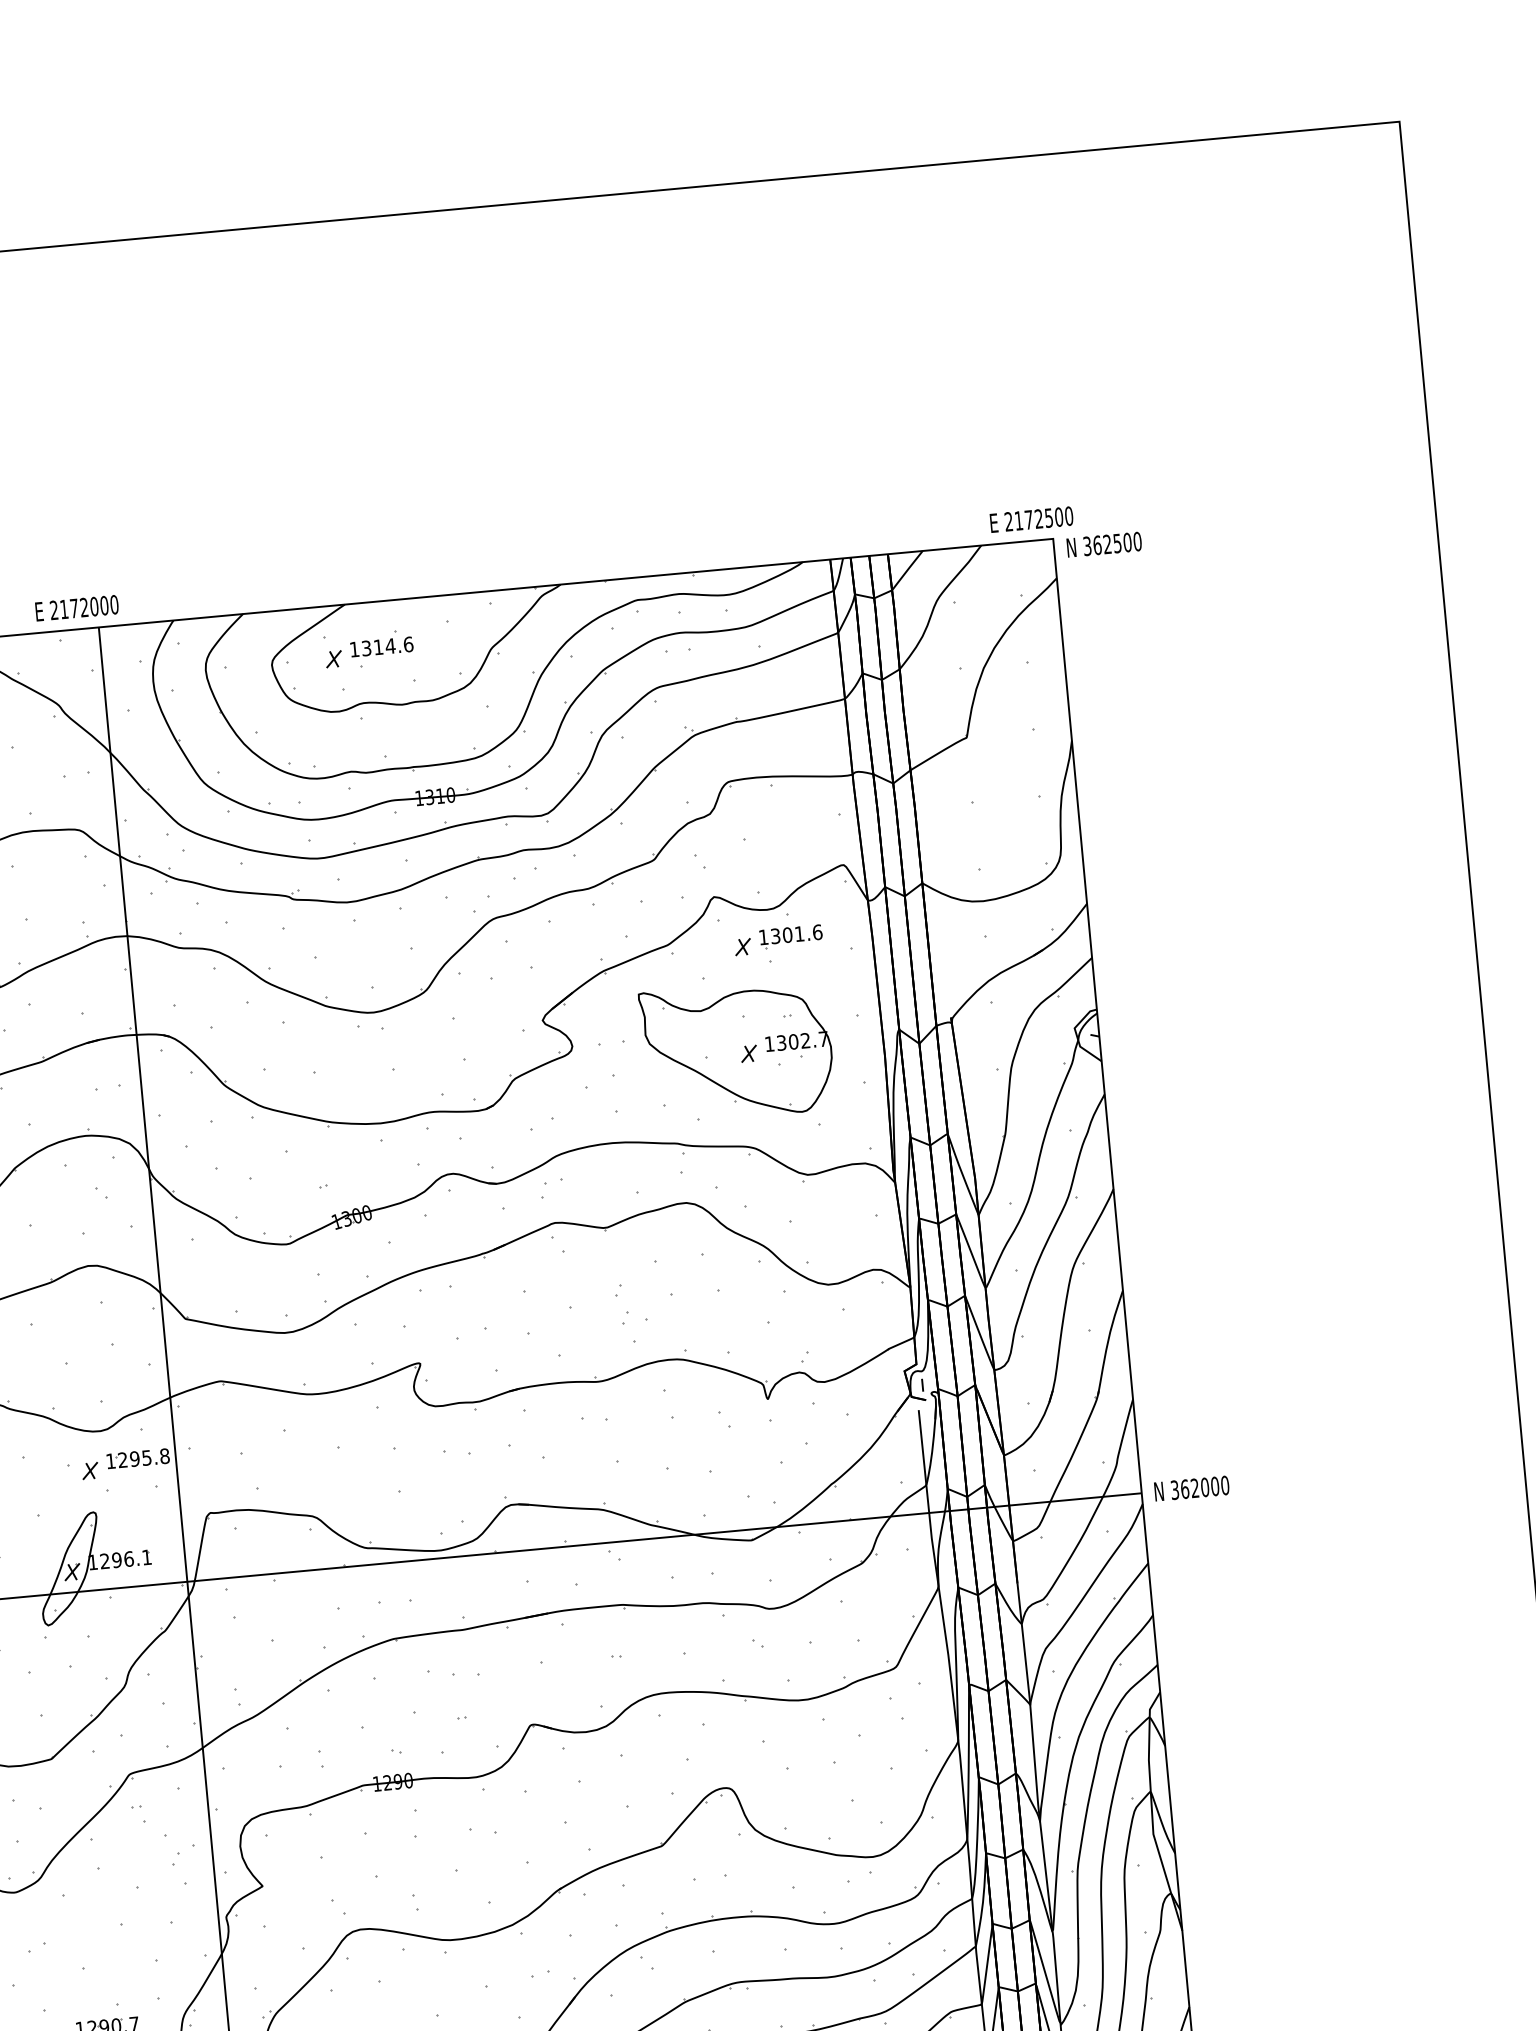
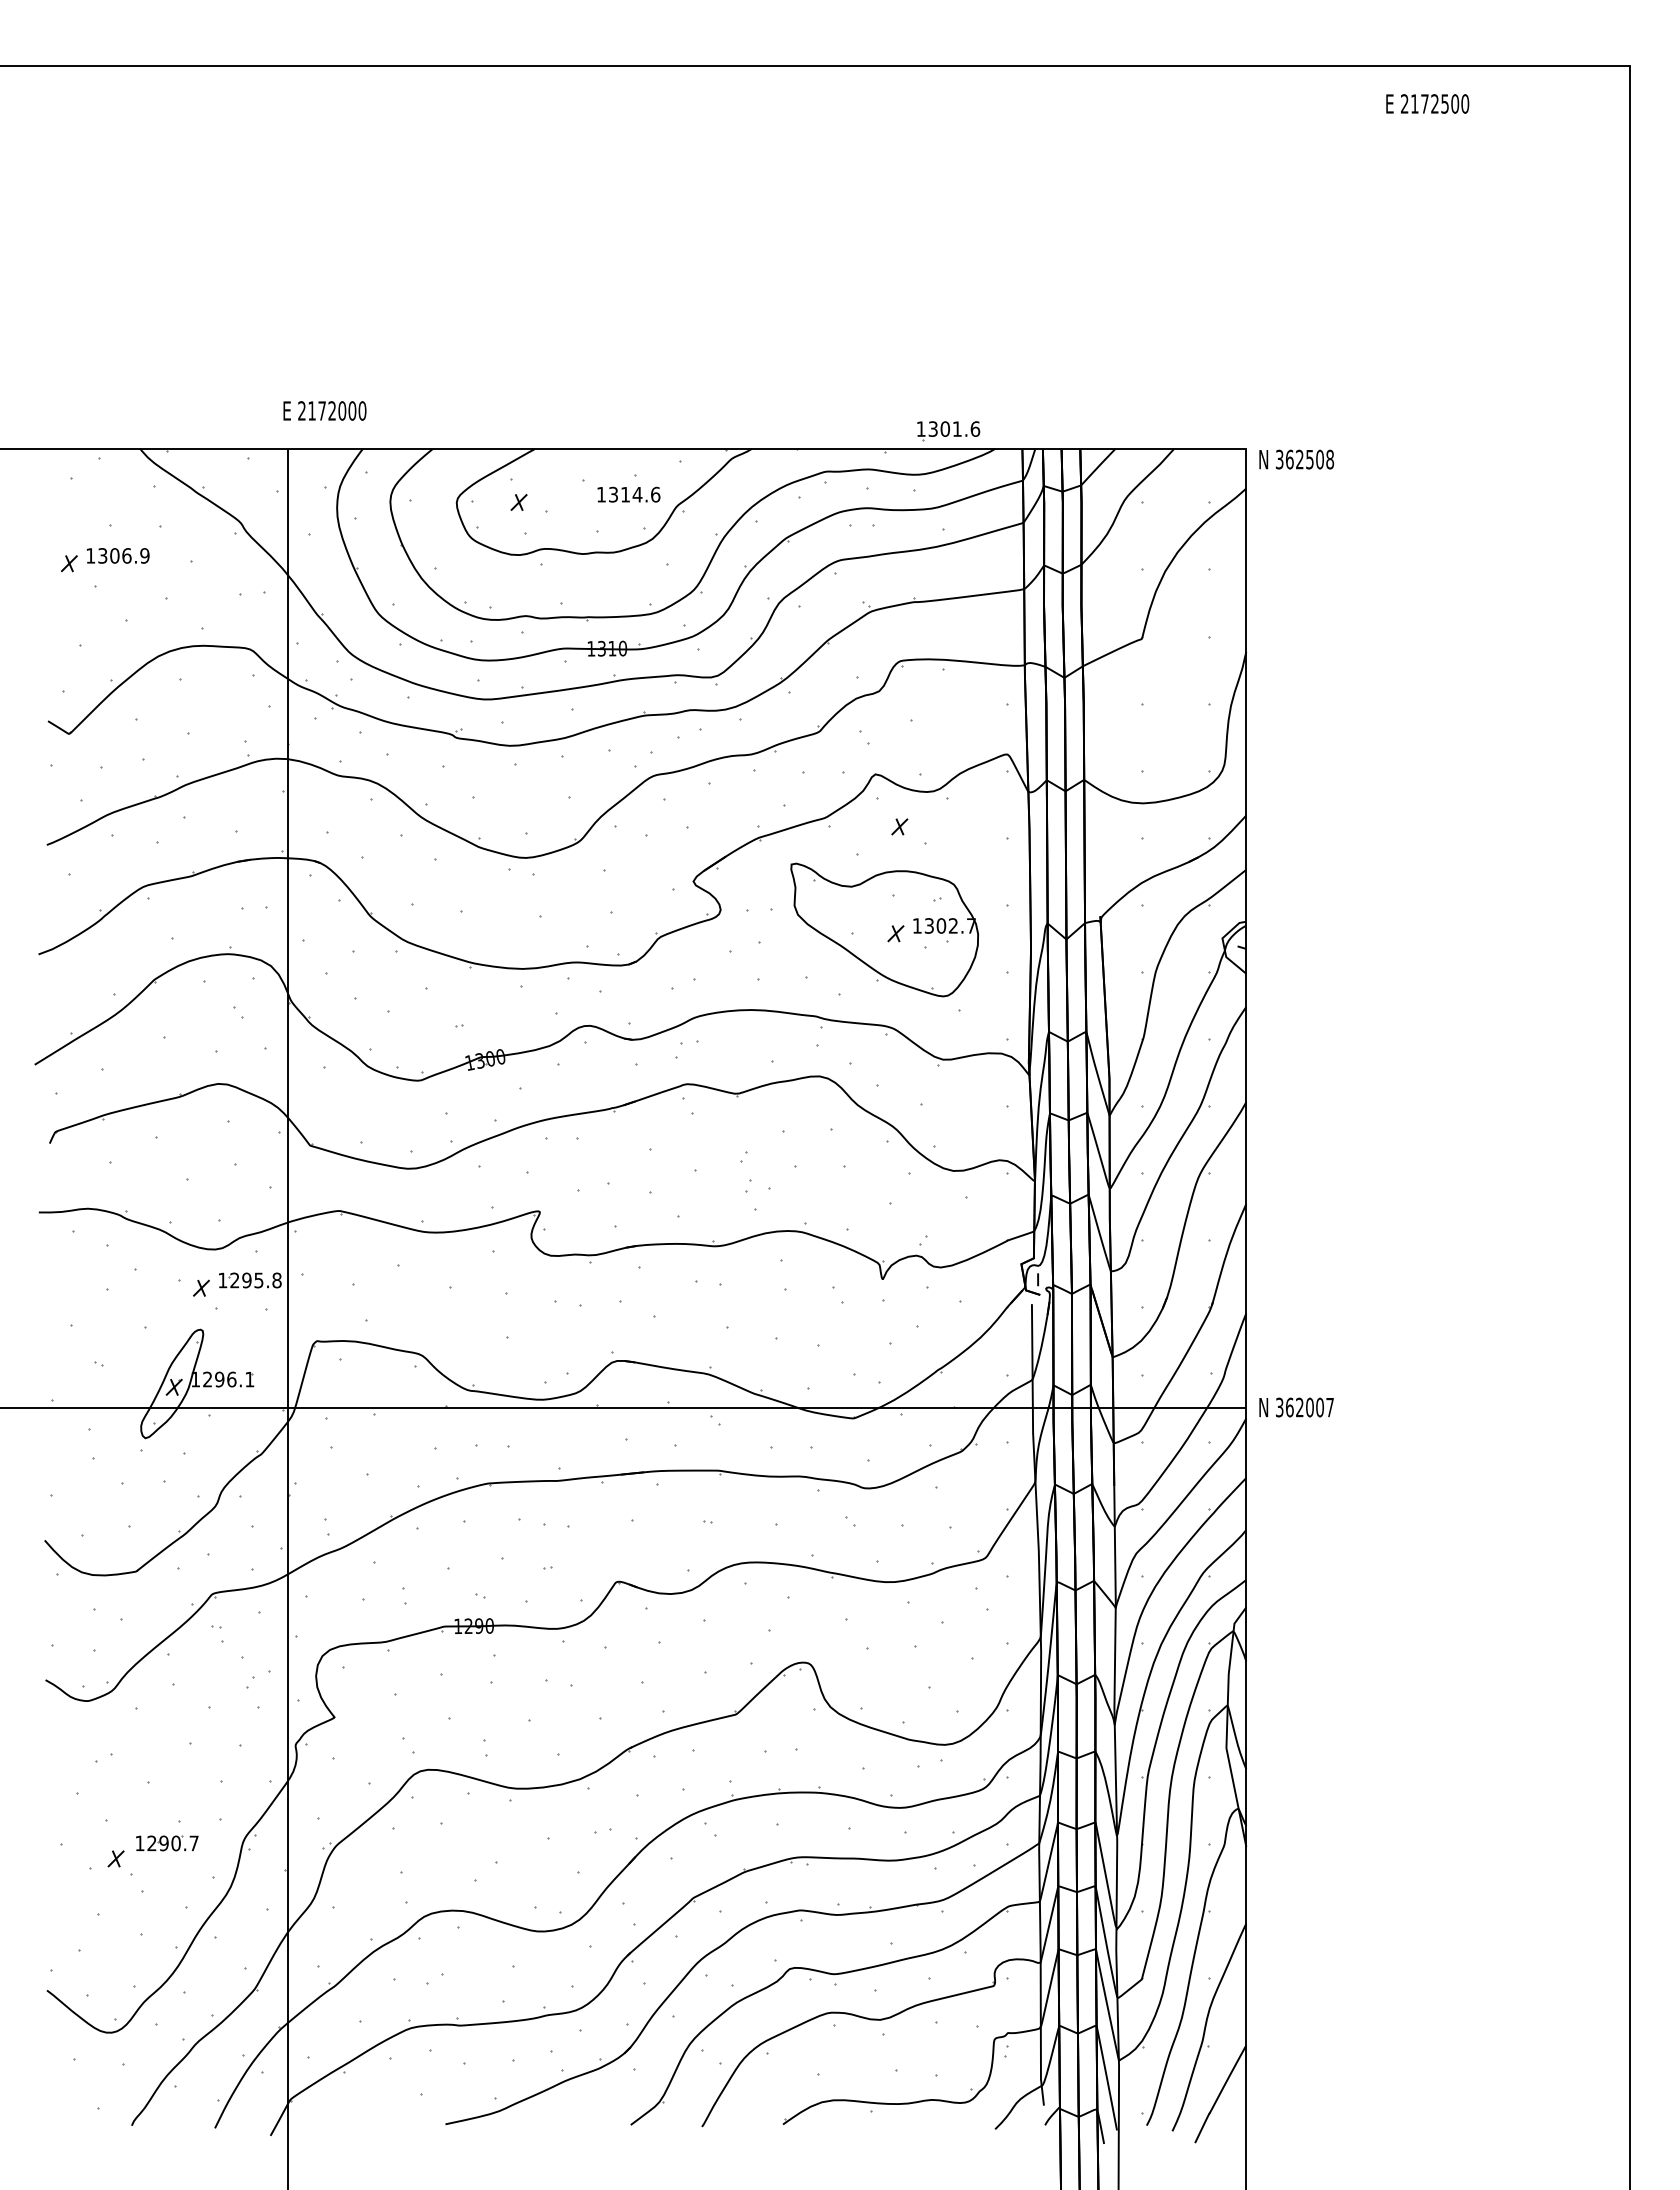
text: (1031, 519) -> (1427, 103), moved
text: (1137, 541) -> (1330, 459), 362500 -> 362508
text: (76, 607) -> (324, 410), moved
text: (381, 646) -> (628, 494), moved
part: (791, 937) -> (948, 431), moved
text: (1225, 1485) -> (1330, 1407), 362000 -> 362007

